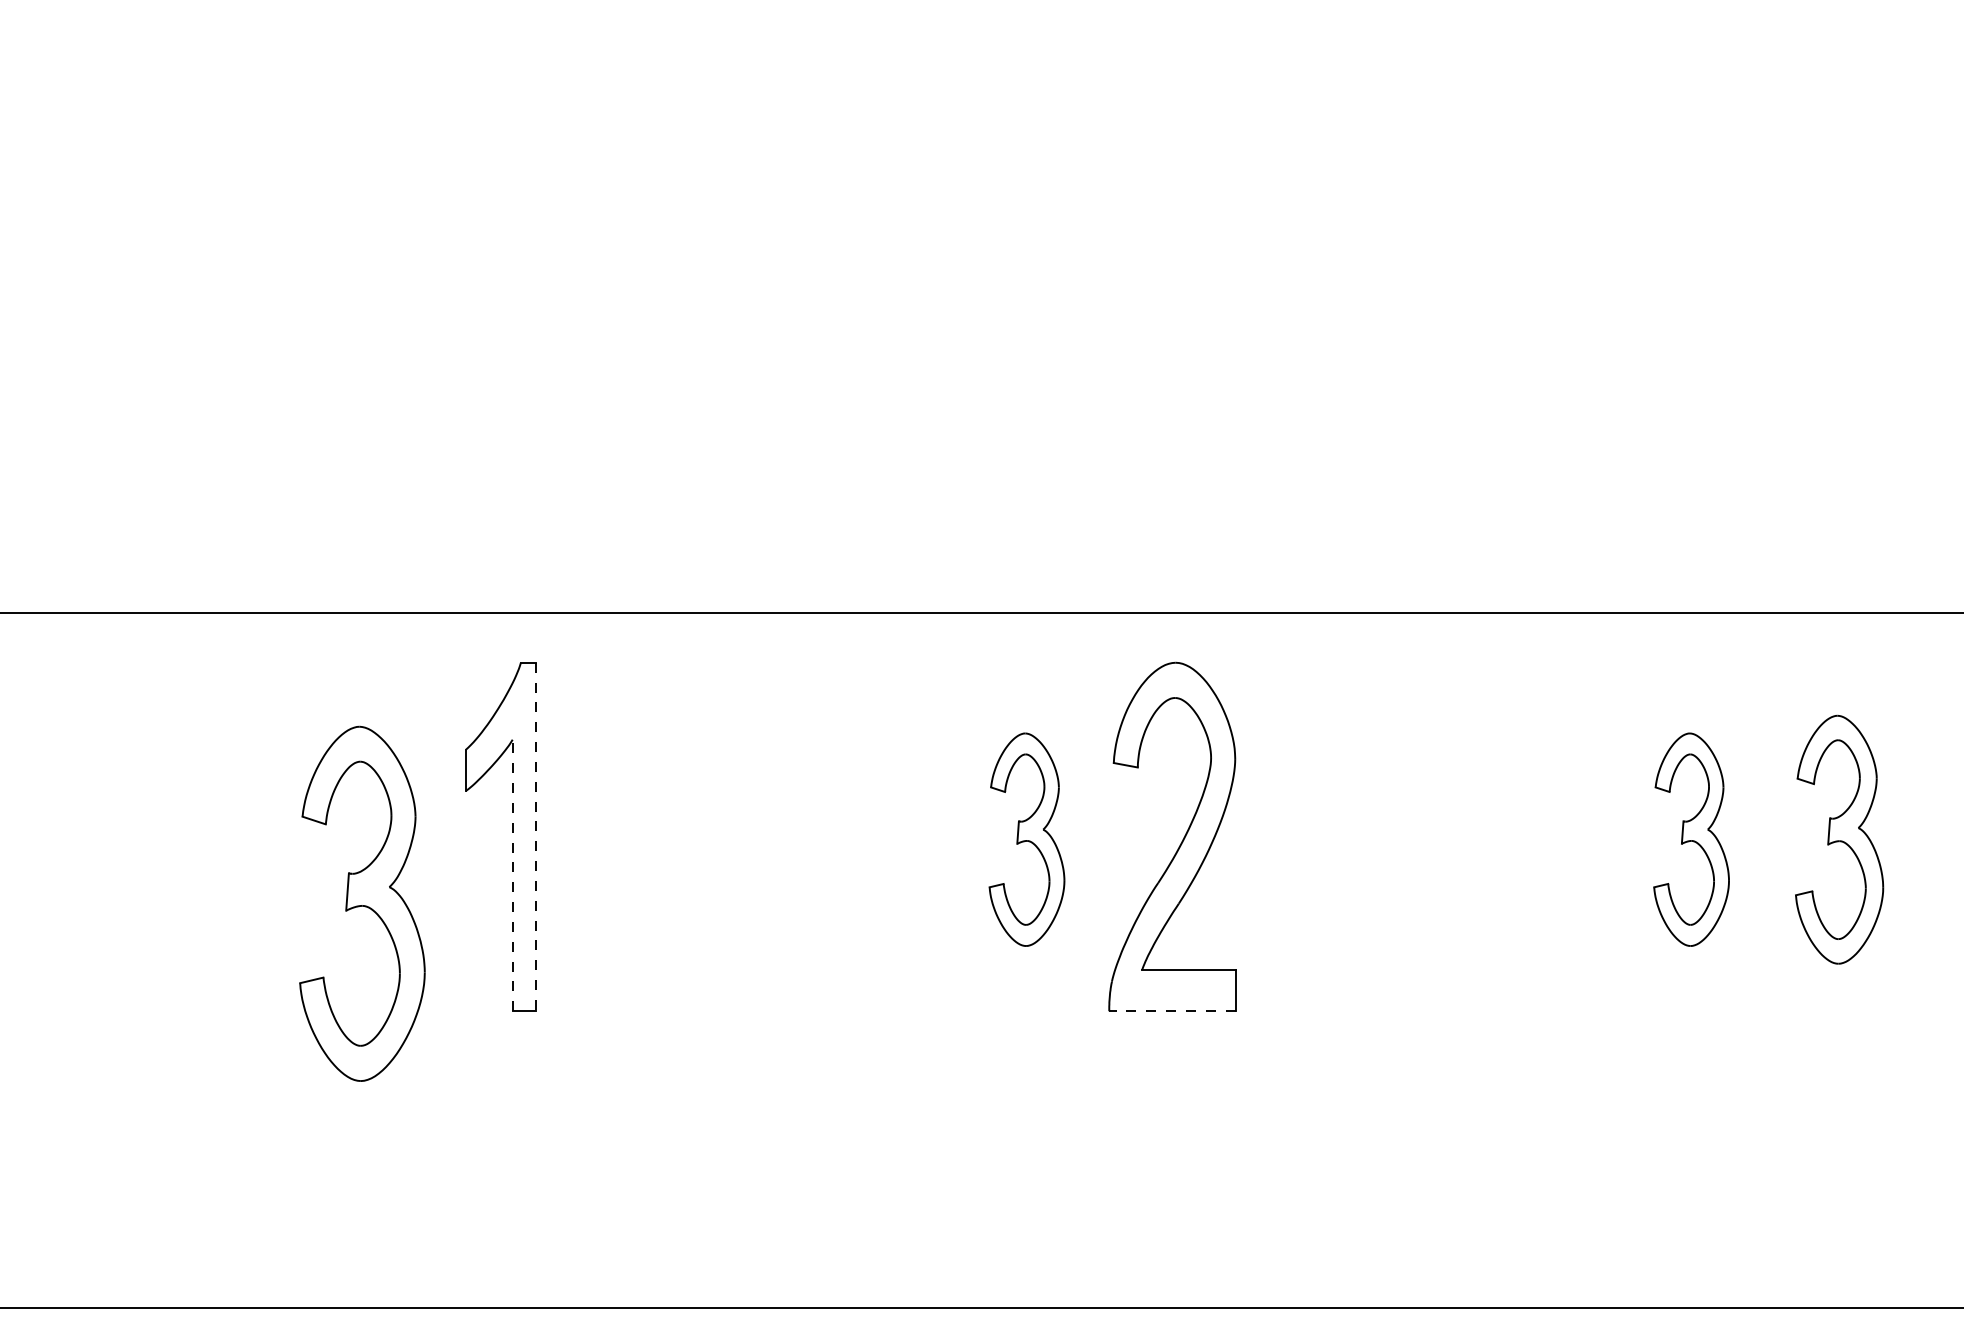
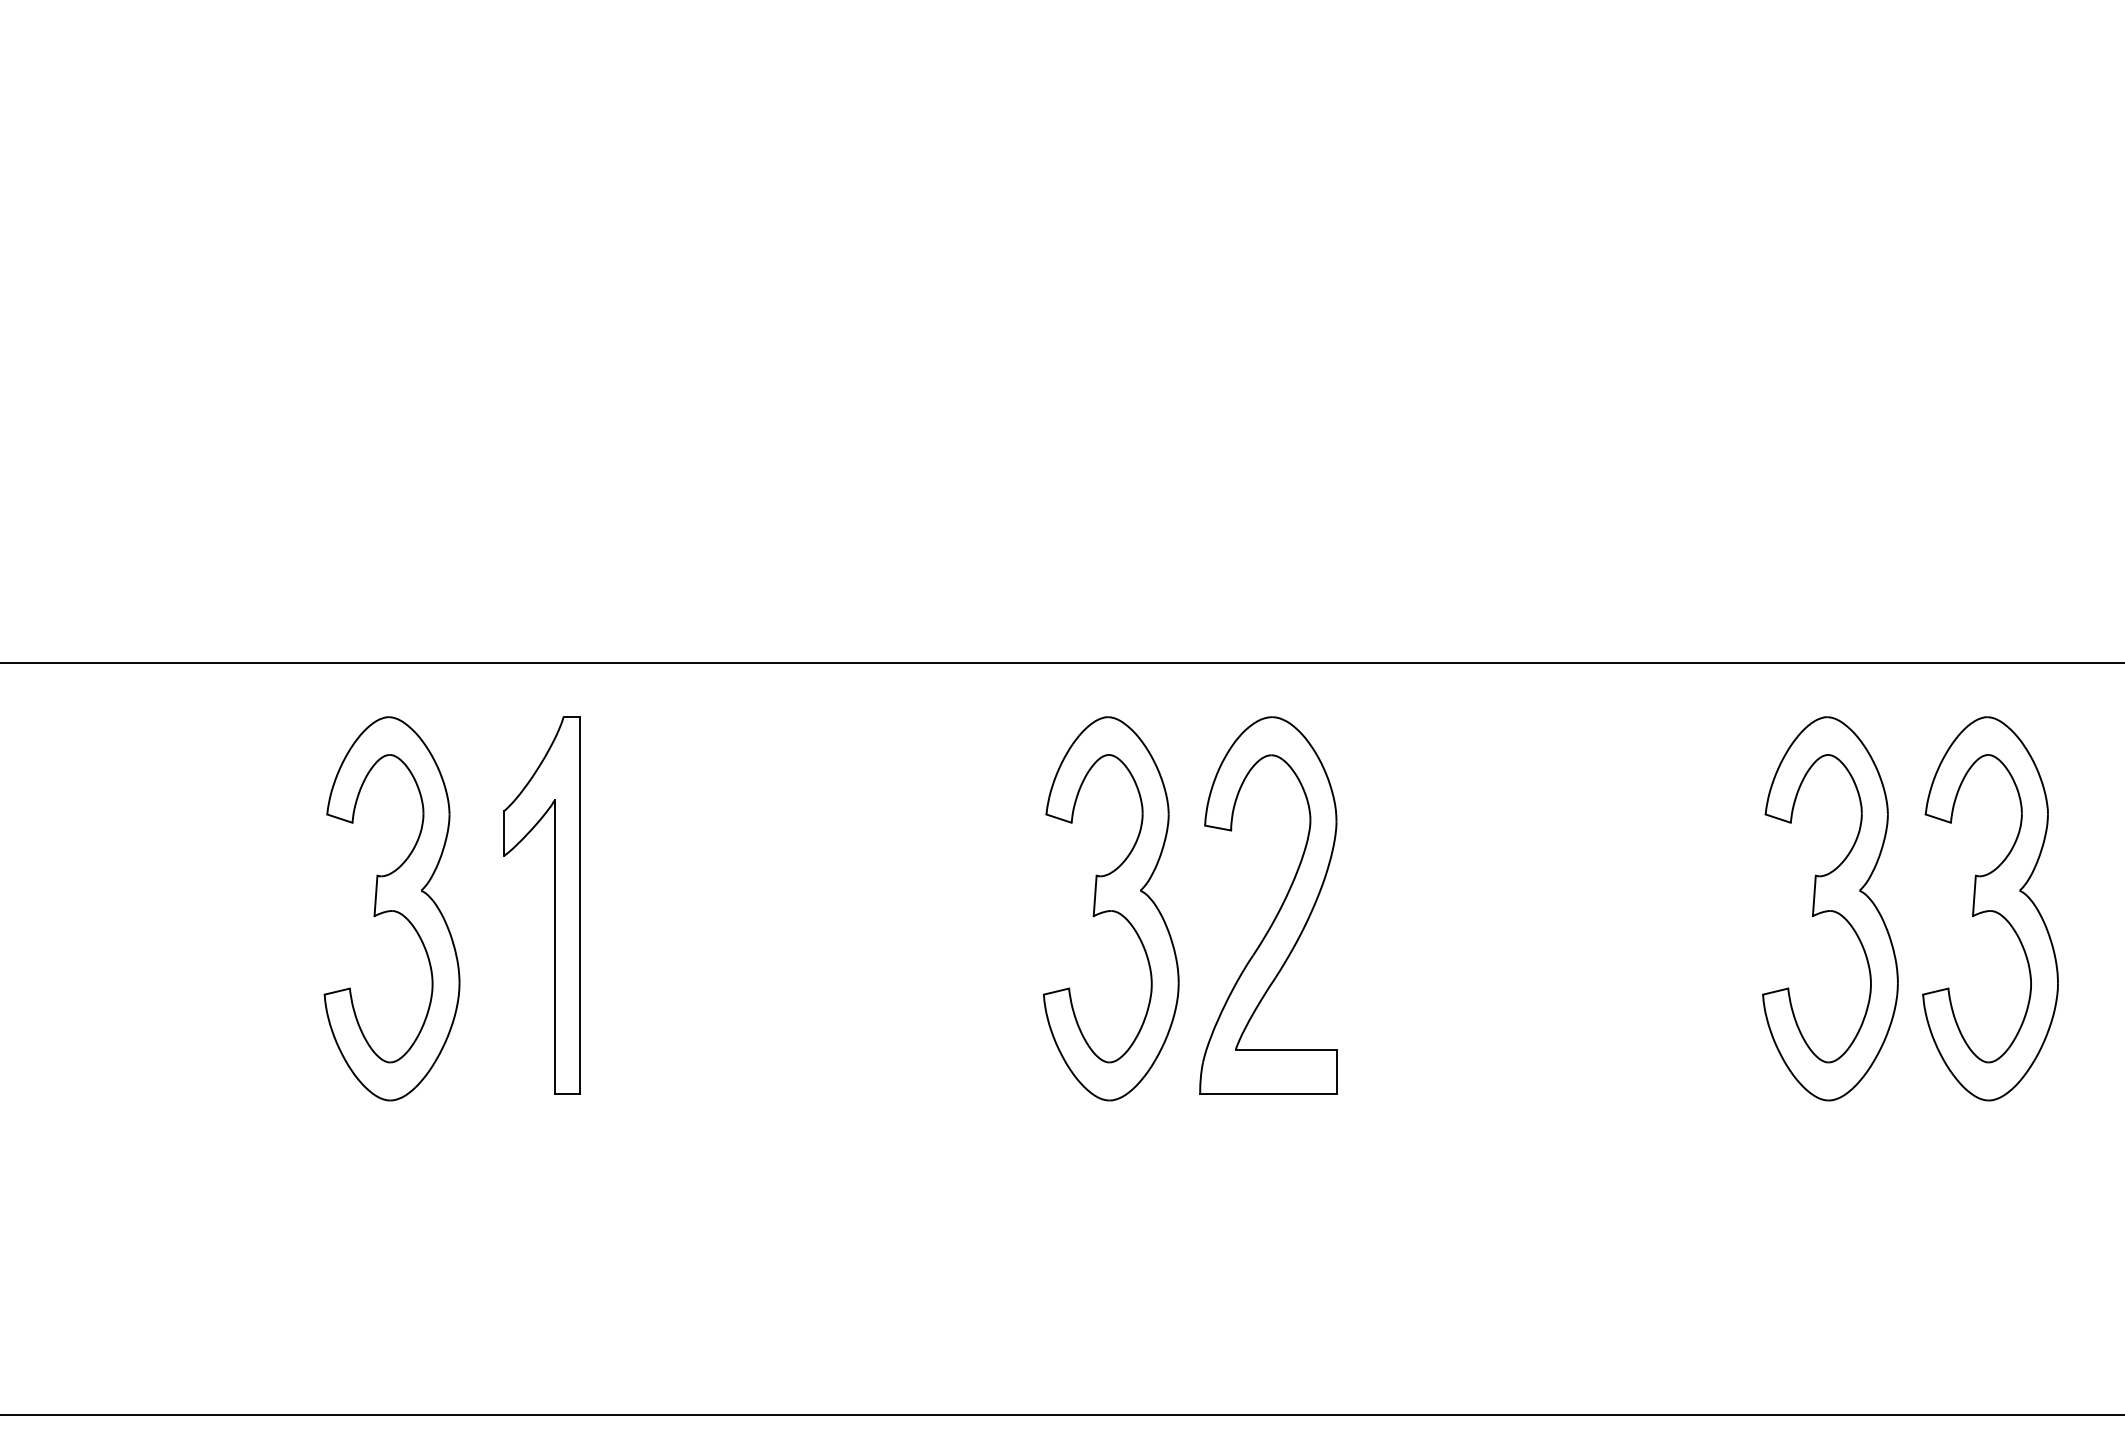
line: (536, 837) -> (580, 906), dashed -> solid
part: (1026, 839) -> (1110, 908), size x1.67
part: (1691, 839) -> (1830, 908), size x1.67
part: (1839, 839) -> (1990, 908), size x1.43
line: (512, 875) -> (554, 947), dashed -> solid
part: (362, 903) -> (392, 908), moved
line: (1171, 1011) -> (1267, 1094), dashed -> solid

